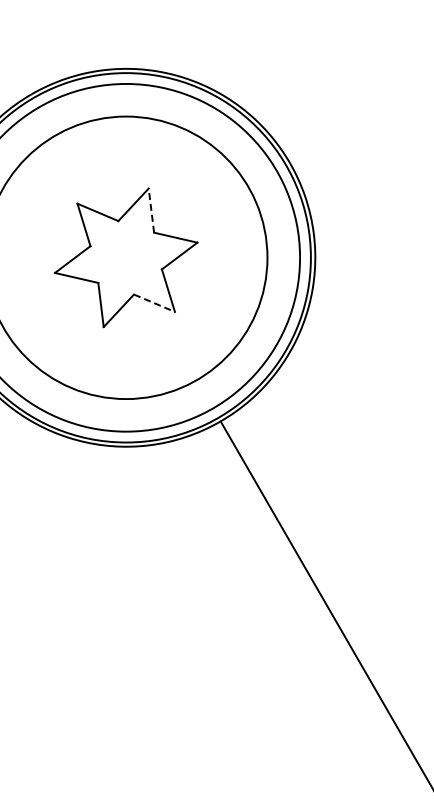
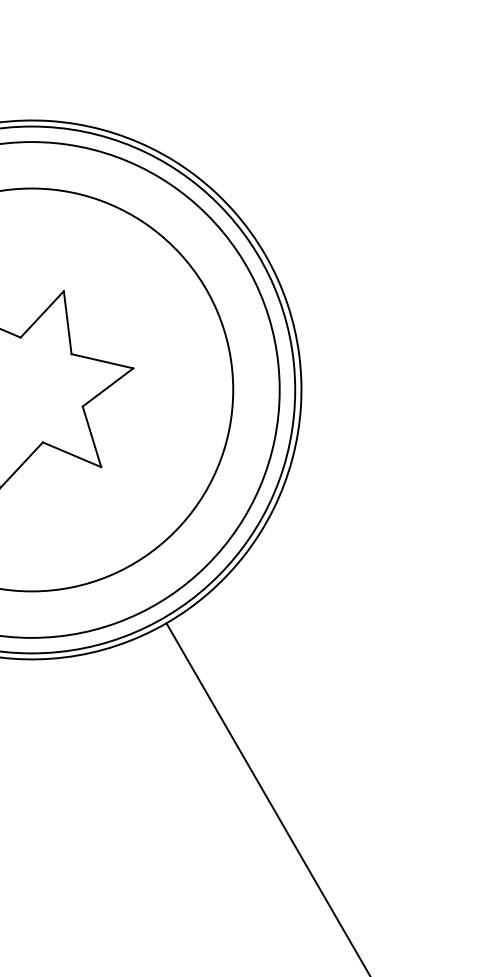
line: (151, 210) -> (67, 322), dashed -> solid
line: (154, 303) -> (72, 455), dashed -> solid

